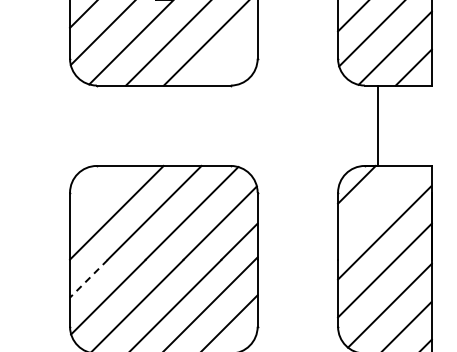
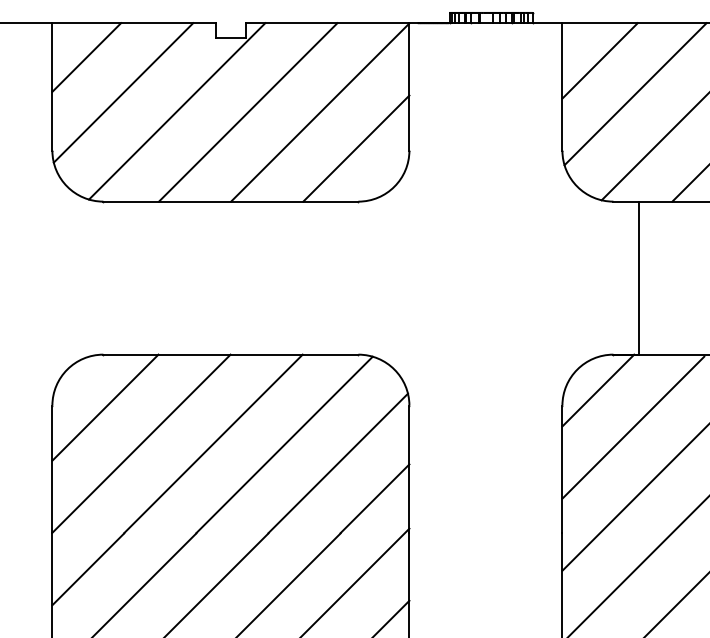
line: (229, 57) -> (355, 148), added
line: (97, 193) -> (104, 407), added
line: (375, 204) -> (633, 427), added
line: (88, 278) -> (87, 568), dashed -> solid

